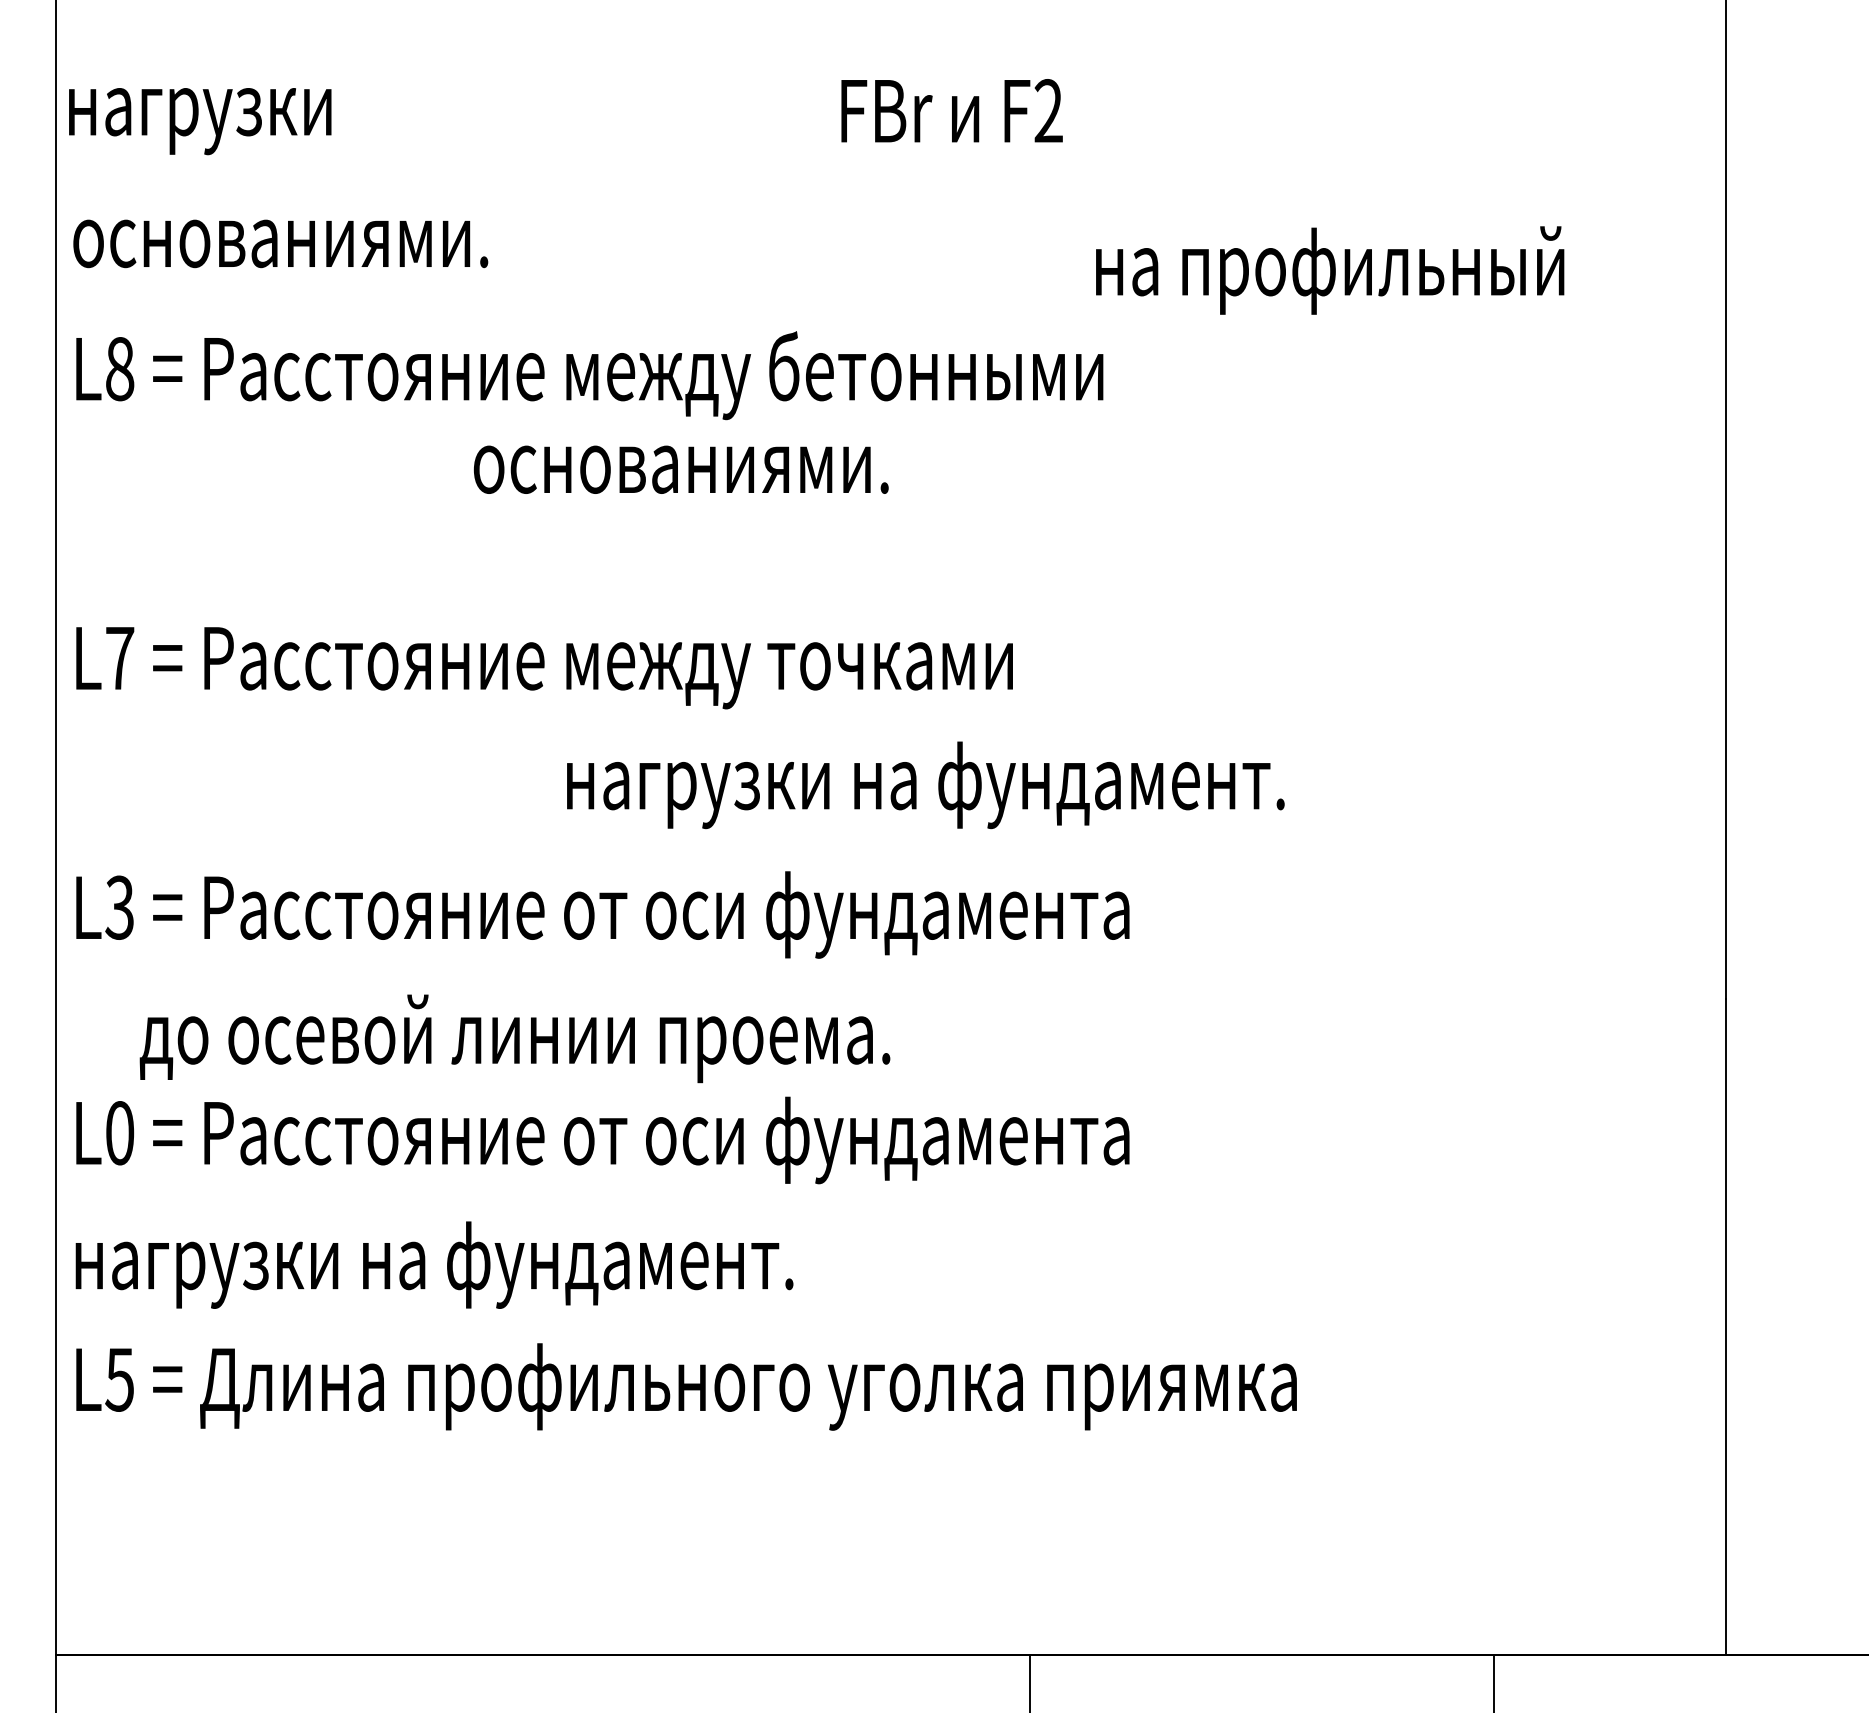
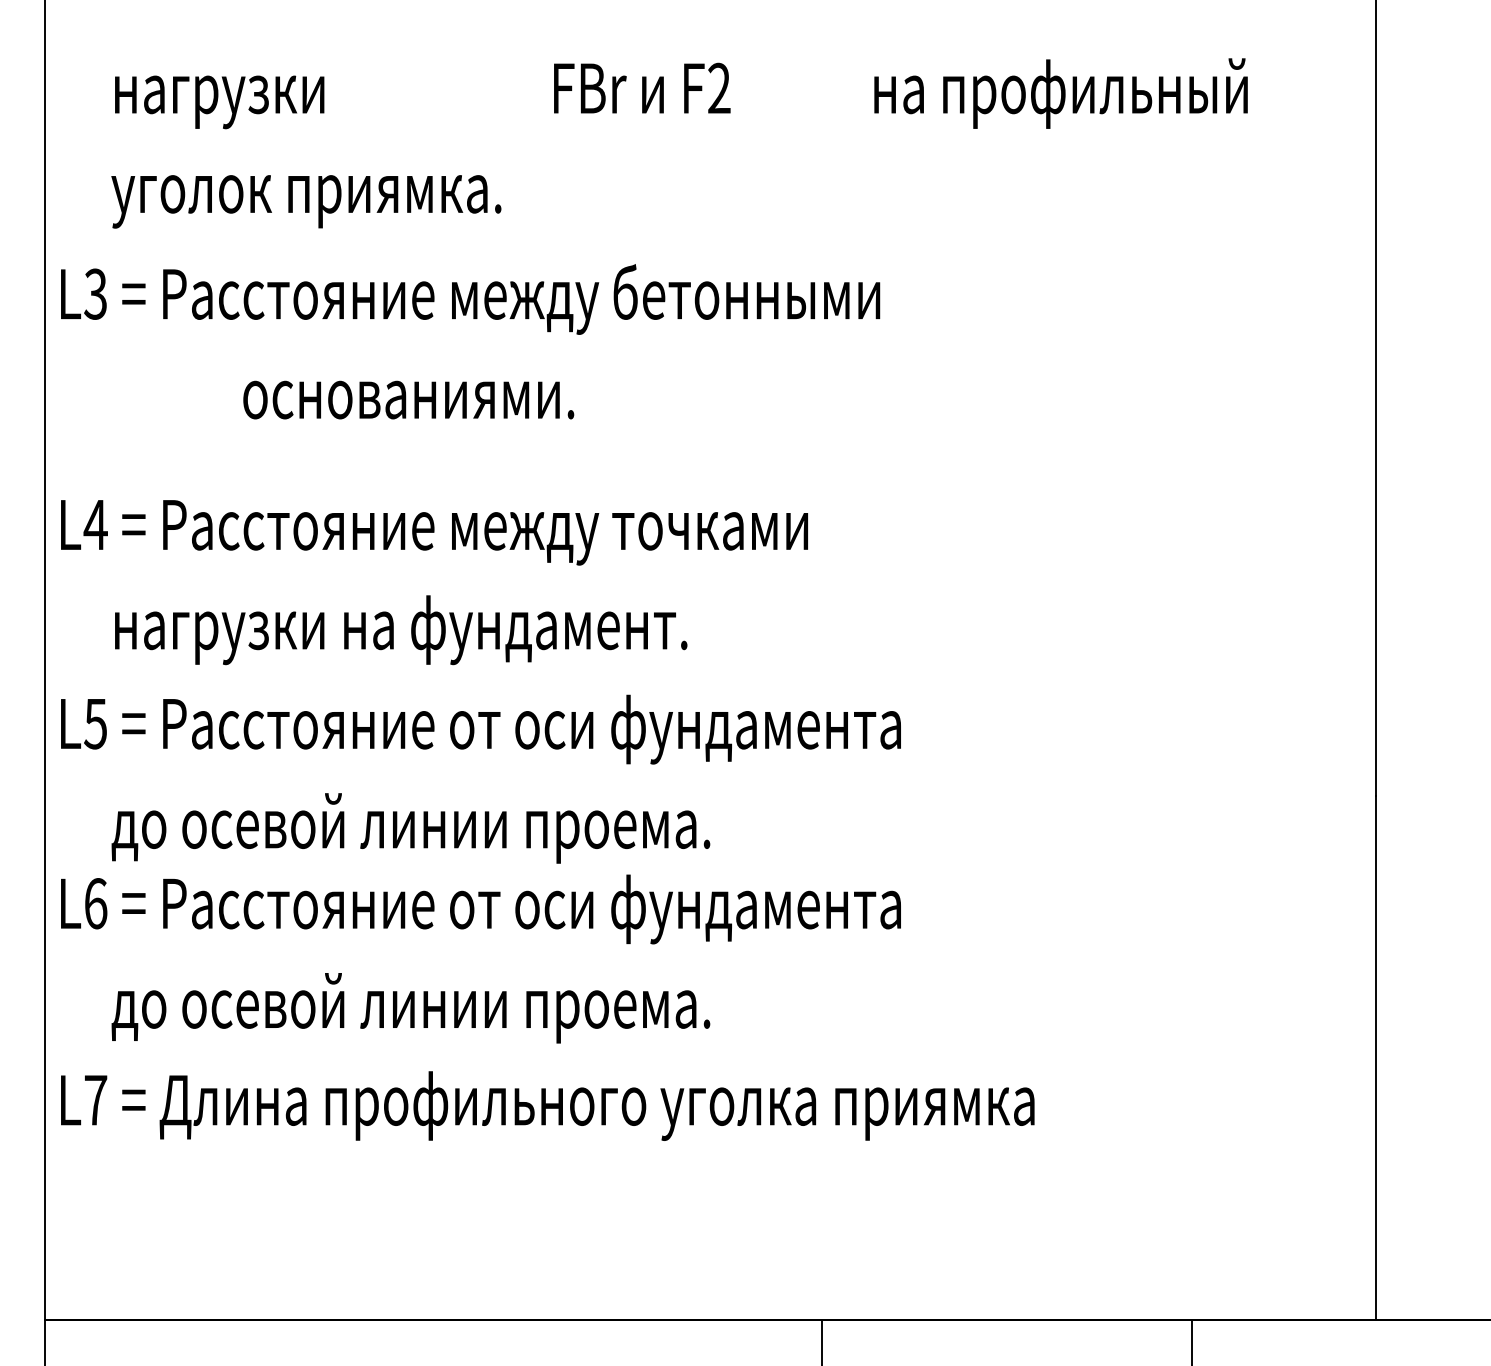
text: (951, 110) -> (641, 87), moved
text: (200, 121) -> (219, 102), moved
text: (350, 252) -> (279, 201), основаниями. -> уголок приямка.
text: (1330, 270) -> (1061, 93), moved
text: (119, 368) -> (95, 293), L8 -> L3
text: (680, 469) -> (408, 399), moved
text: (119, 658) -> (95, 525), L7 -> L4
text: (925, 785) -> (400, 630), moved
text: (119, 907) -> (95, 723), L3 -> L5
text: (120, 1133) -> (96, 903), L0 -> L6
text: (482, 1264) -> (384, 1008), нагрузки на фундамент. -> до осевой линии проема.
text: (119, 1379) -> (95, 1100), L5 -> L7

